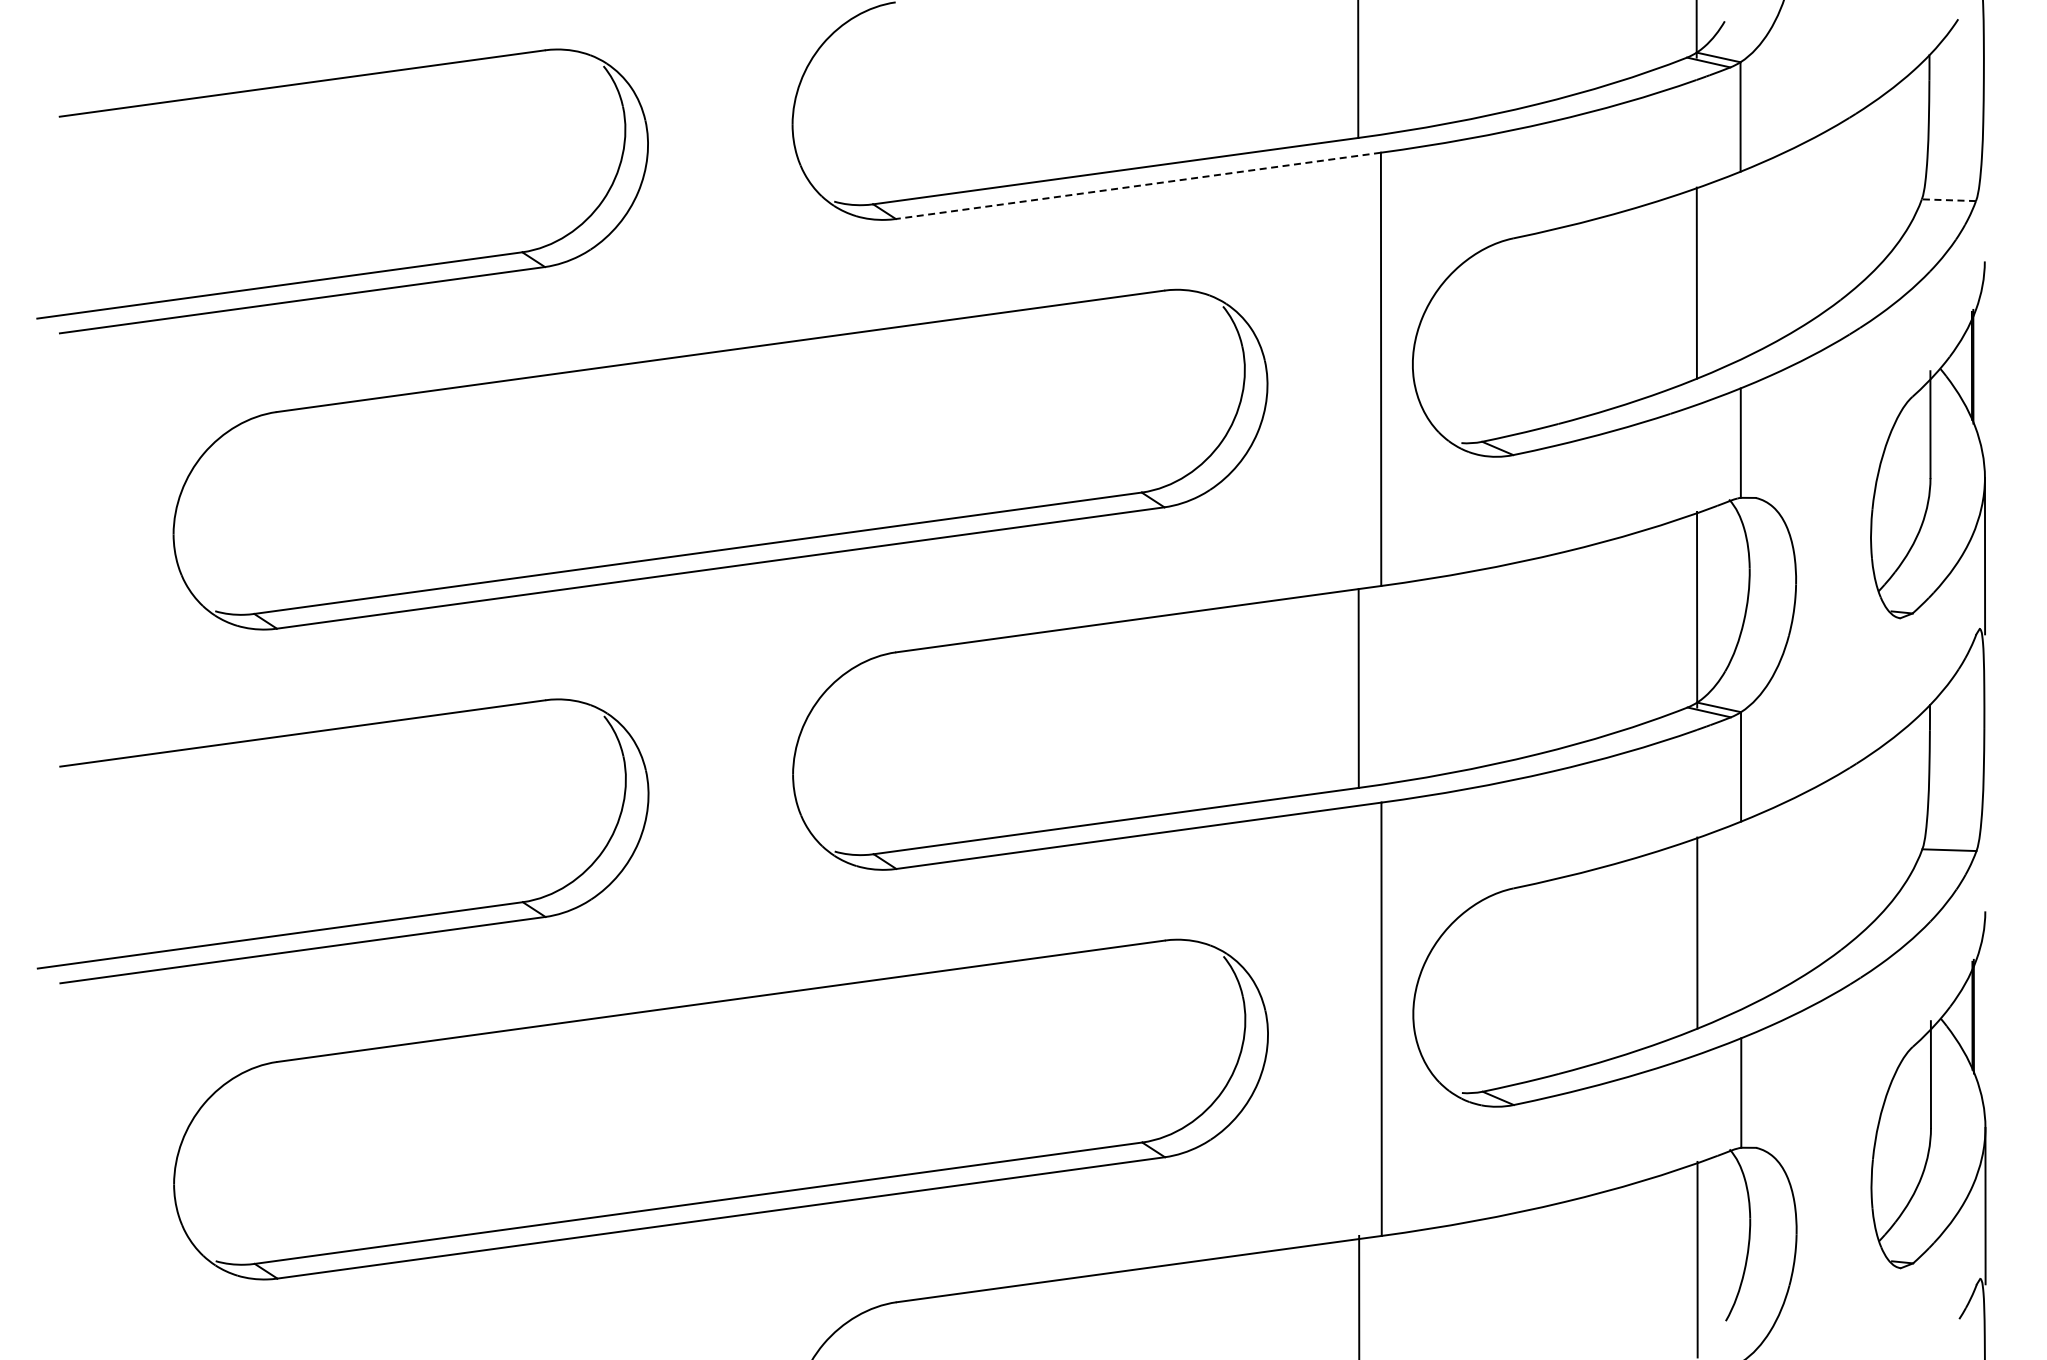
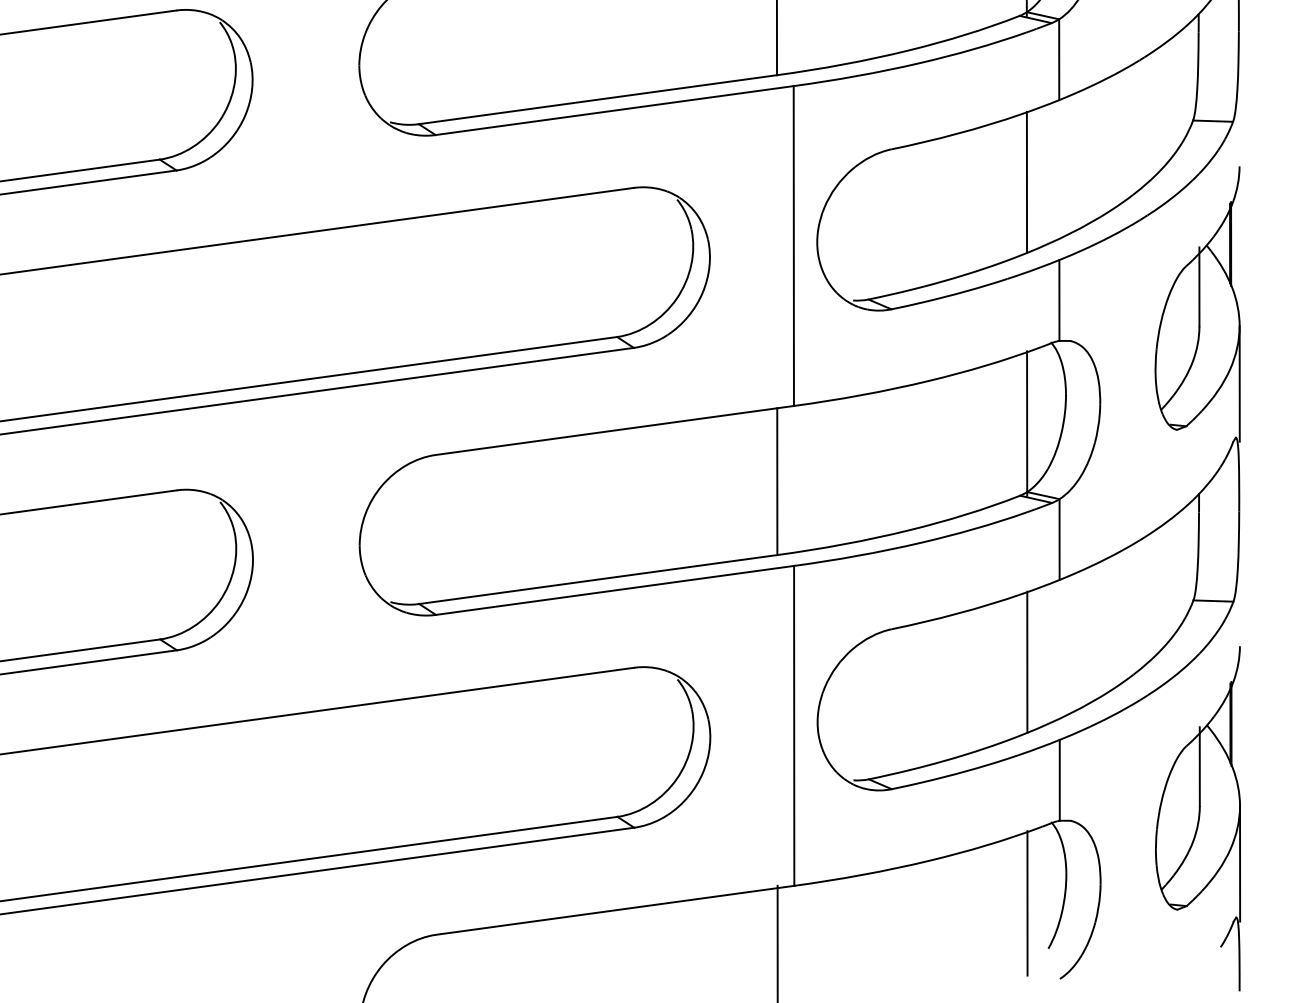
line: (1138, 185) -> (614, 110), dashed -> solid
line: (1948, 200) -> (1212, 121), dashed -> solid

